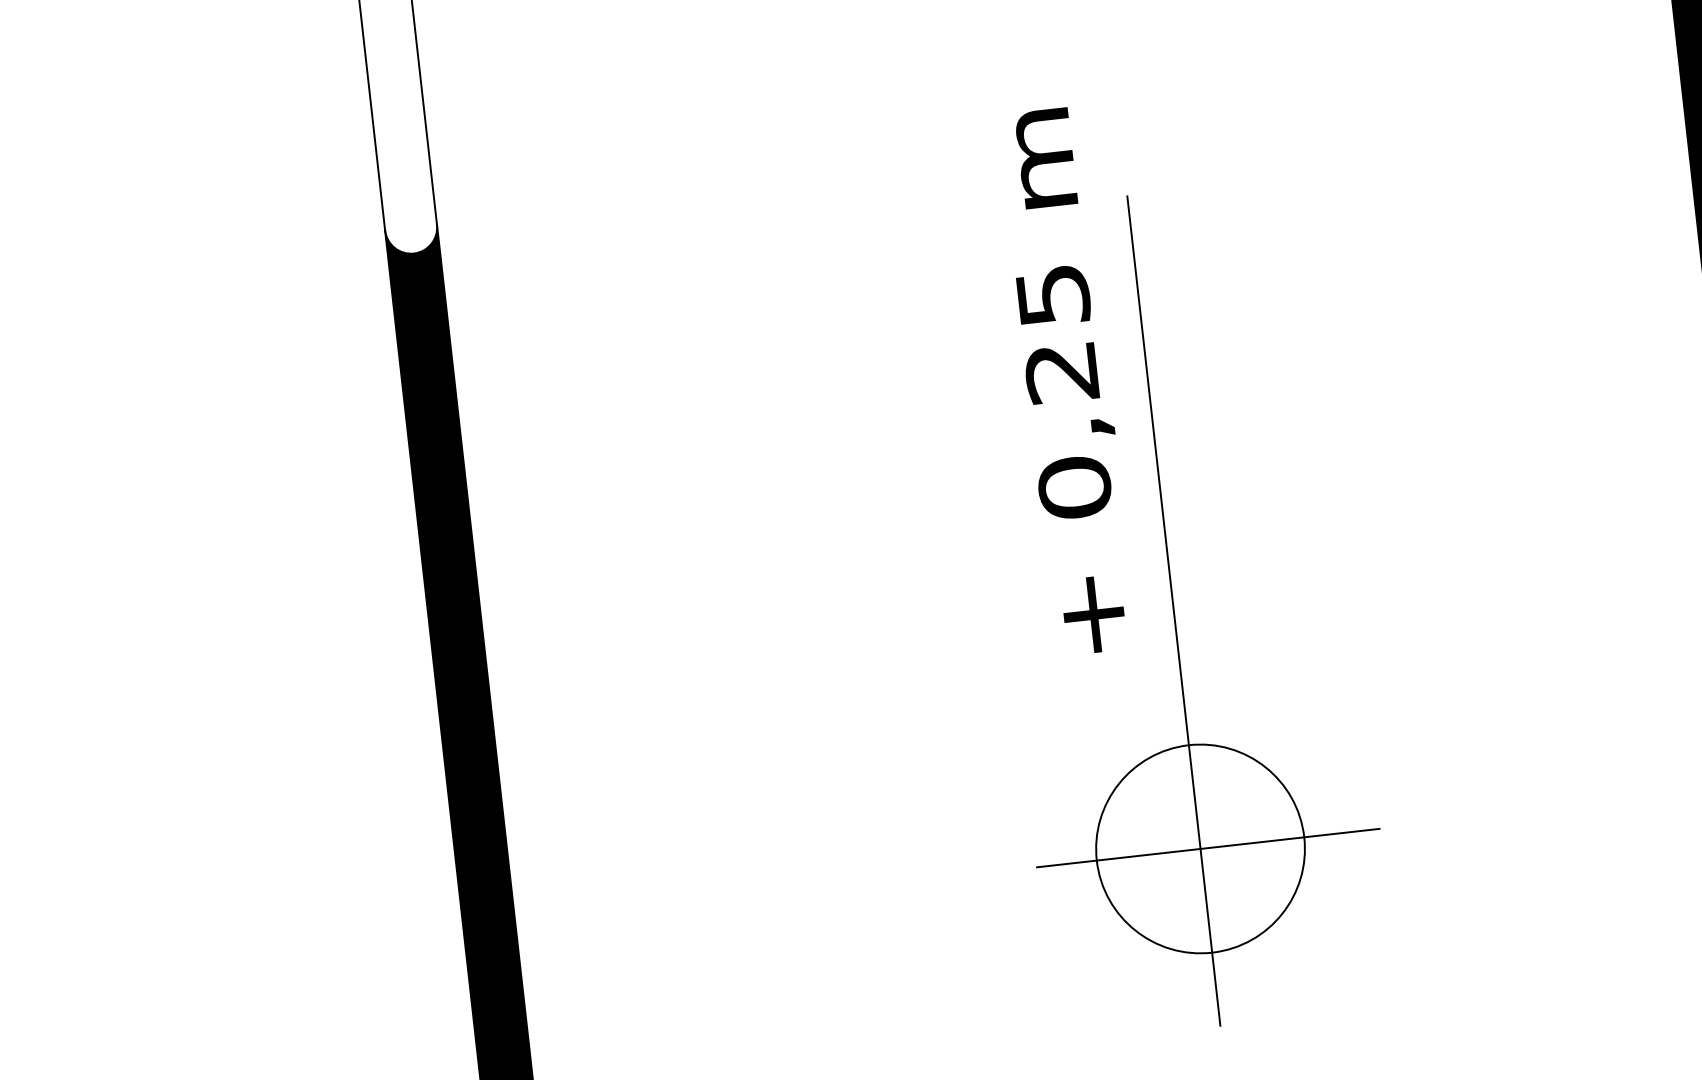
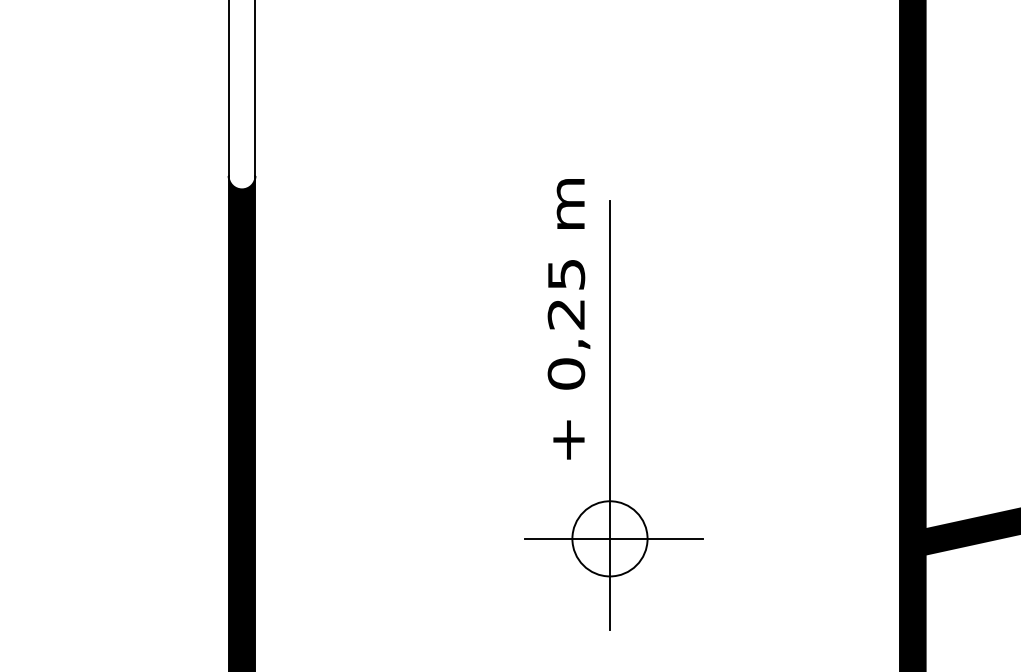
text: (1066, 382) -> (568, 319), moved
circle: (1199, 848) -> (609, 538), size x0.7

